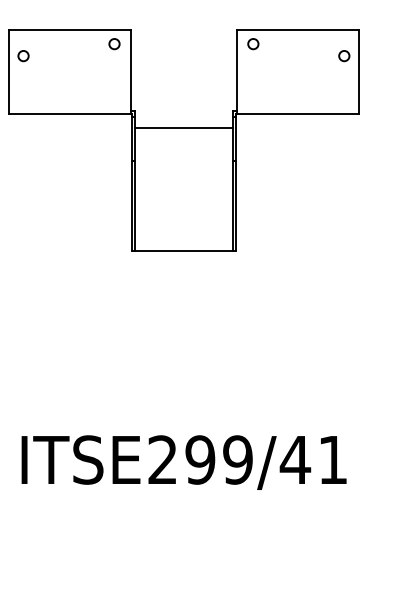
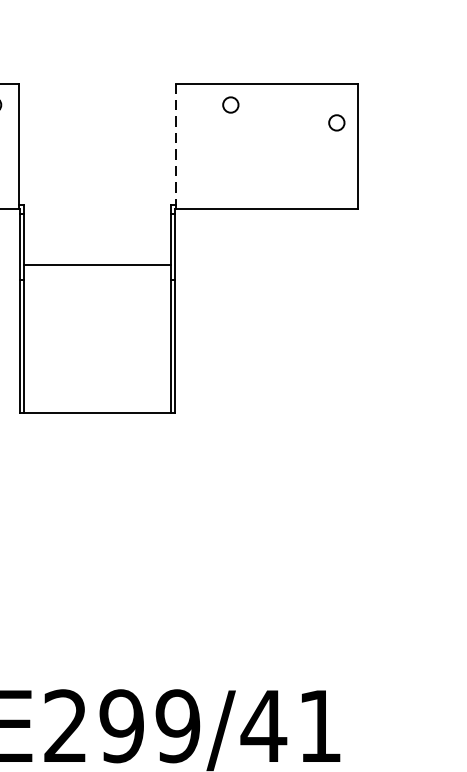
circle: (253, 44) -> (231, 105), moved
line: (236, 72) -> (175, 147), solid -> dashed
line: (183, 128) -> (96, 265), moved

